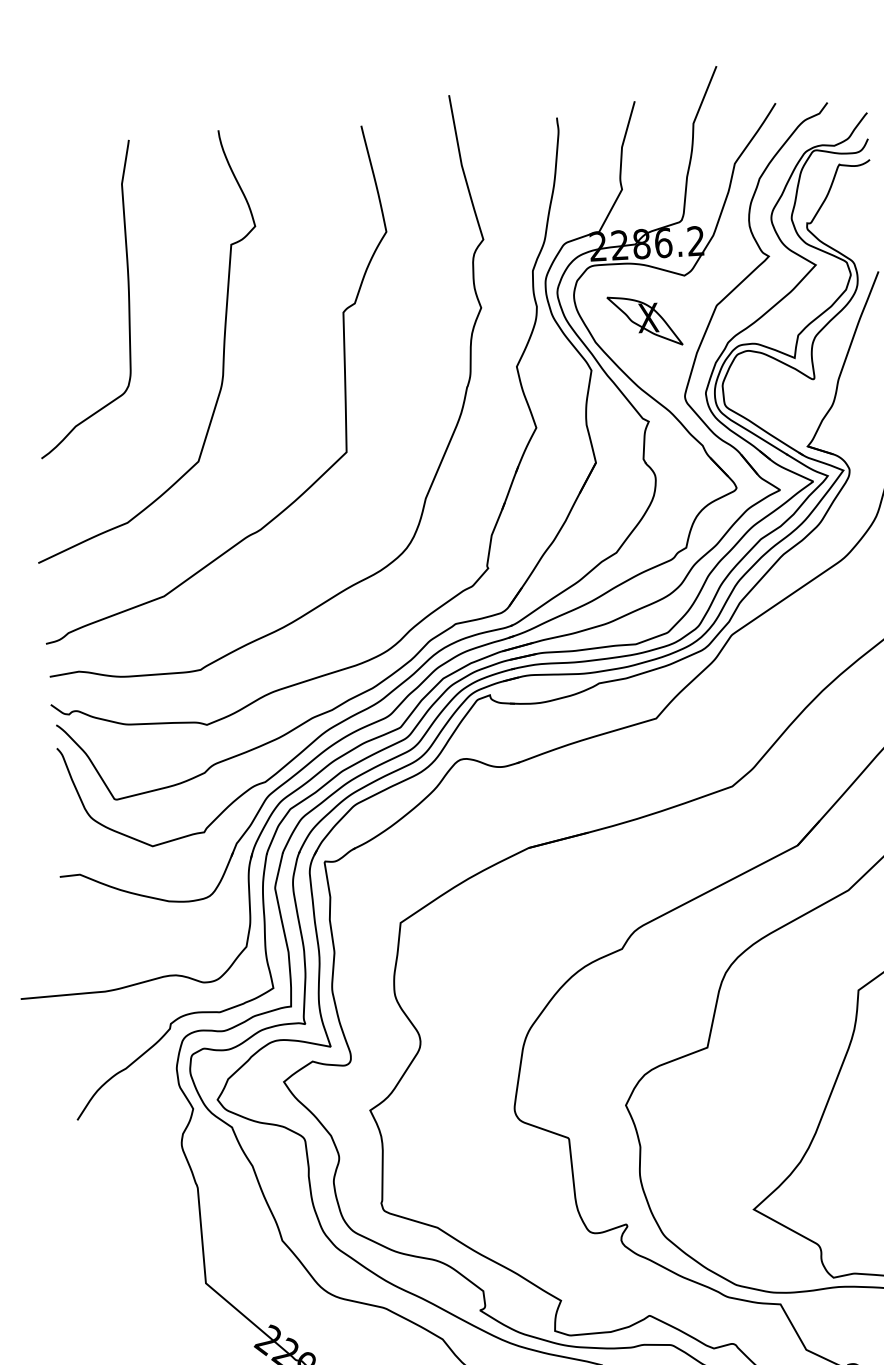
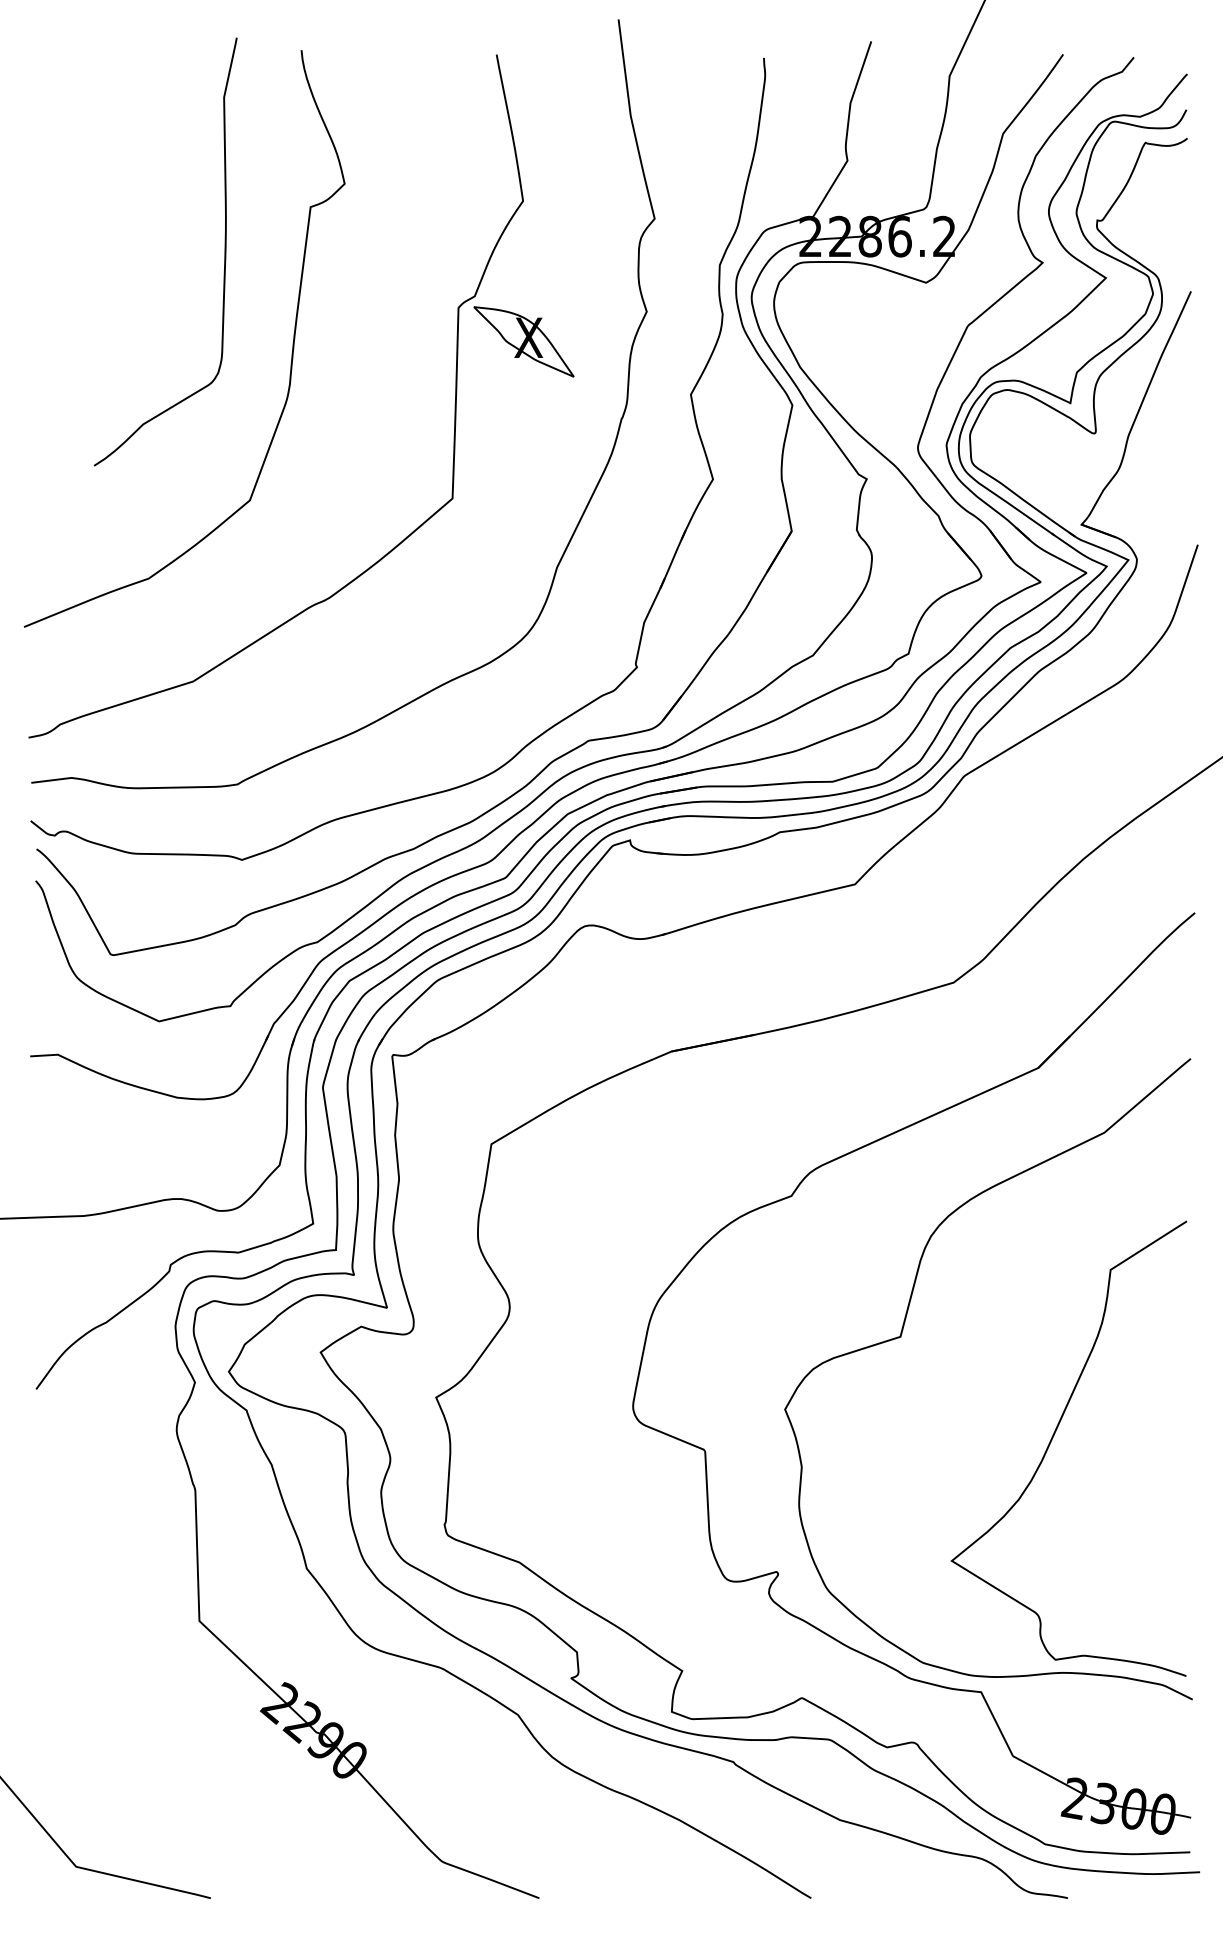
curve: (128, 296) -> (224, 251), moved
part: (644, 320) -> (523, 341), moved

